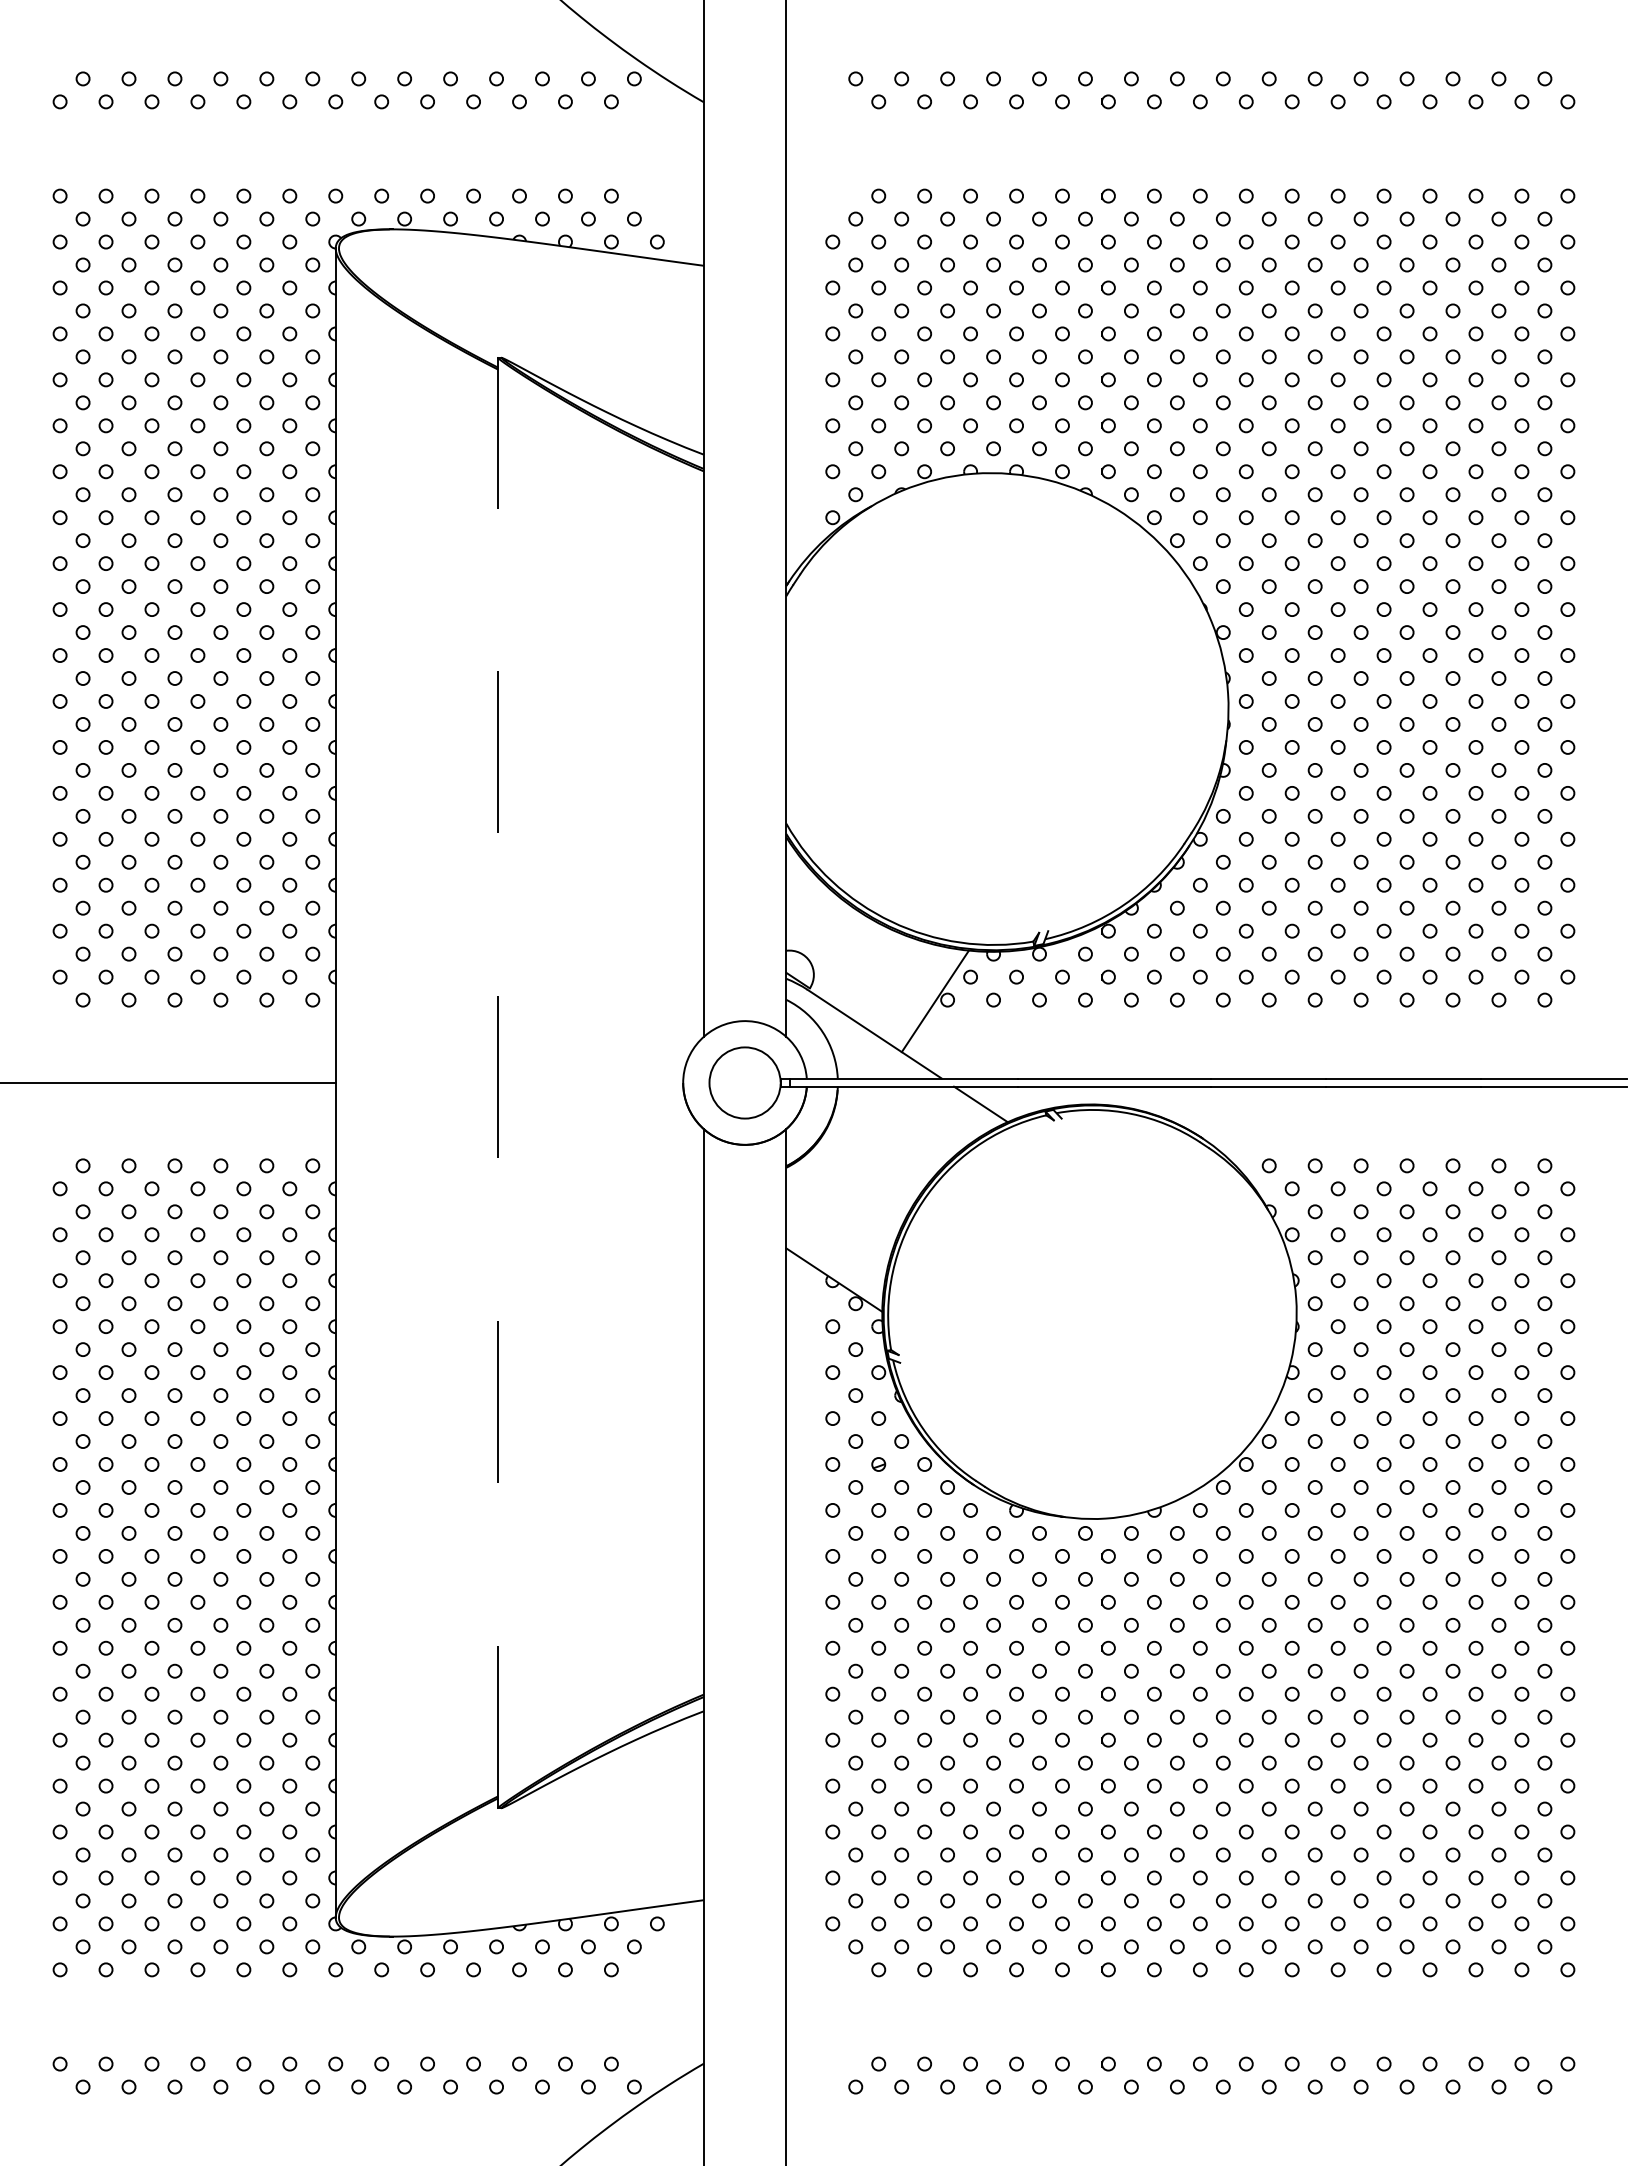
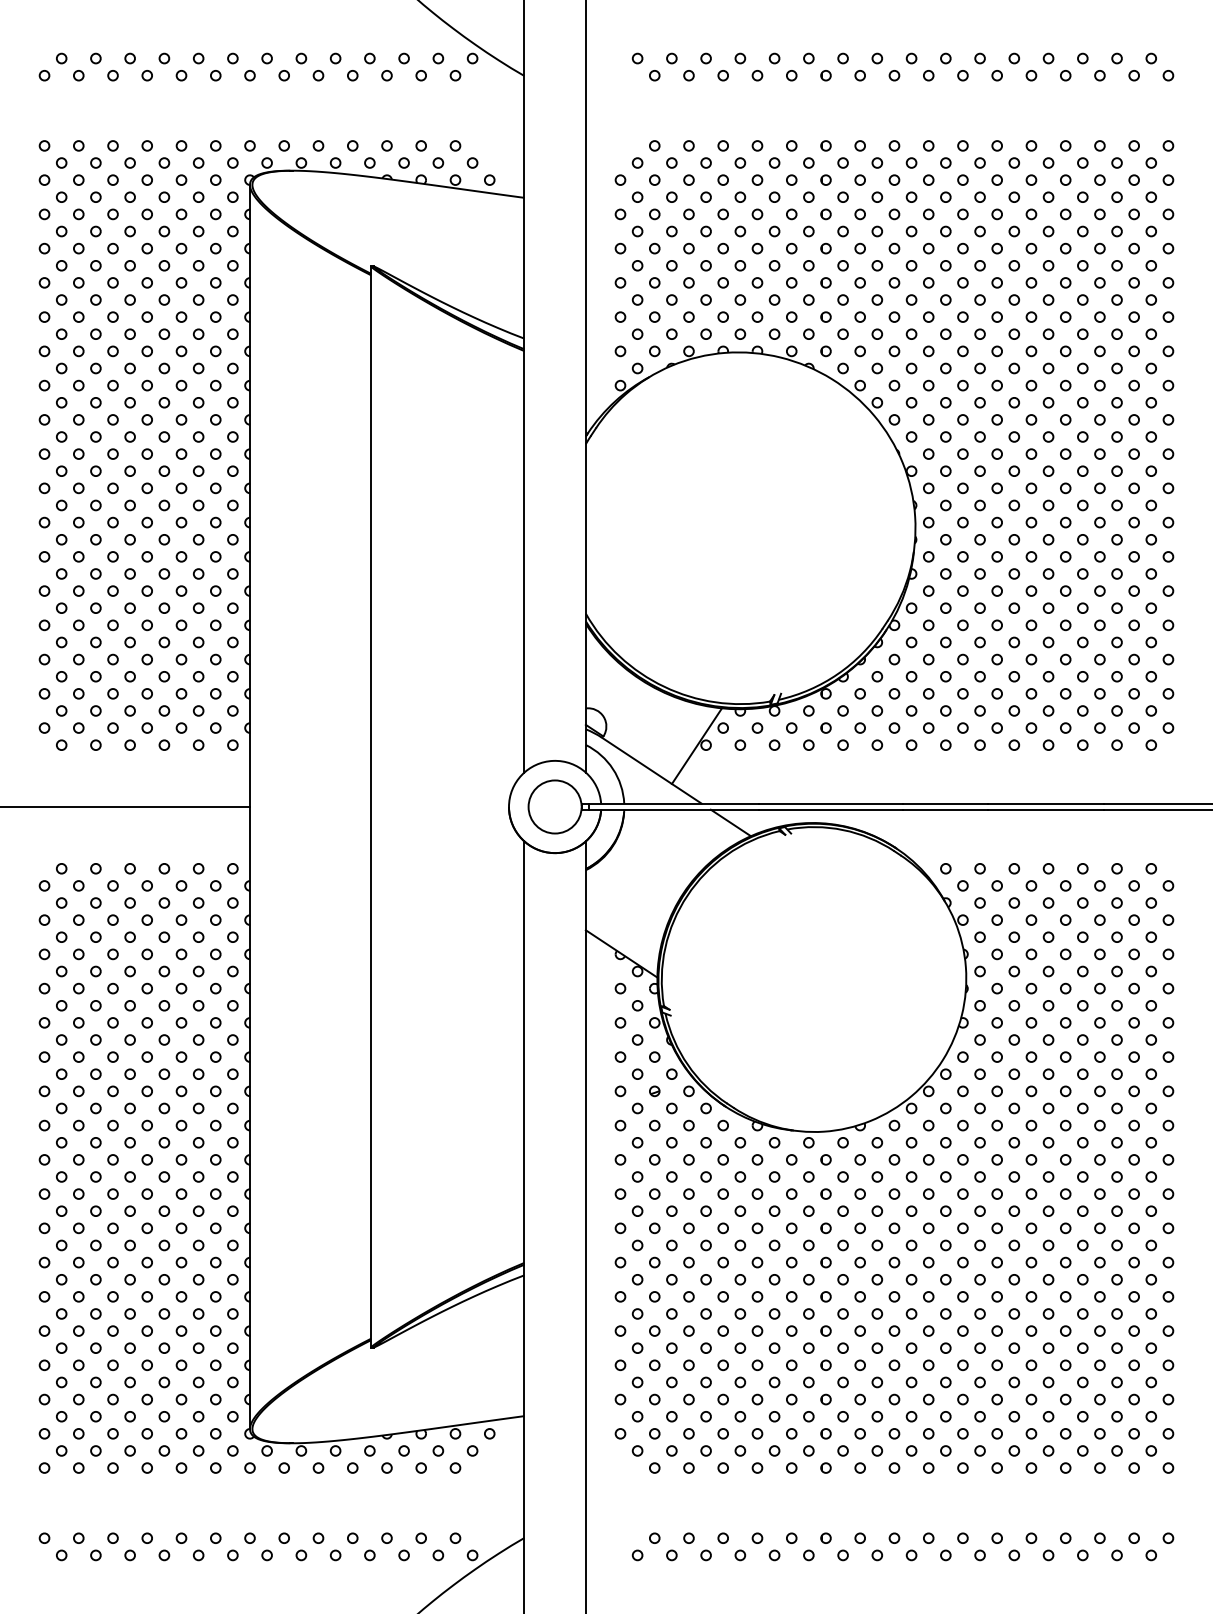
line: (498, 1082) -> (371, 806), dashed -> solid

